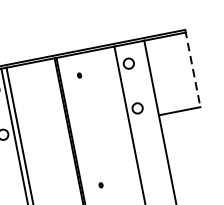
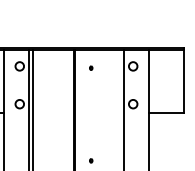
line: (192, 68) -> (184, 80), dashed -> solid

